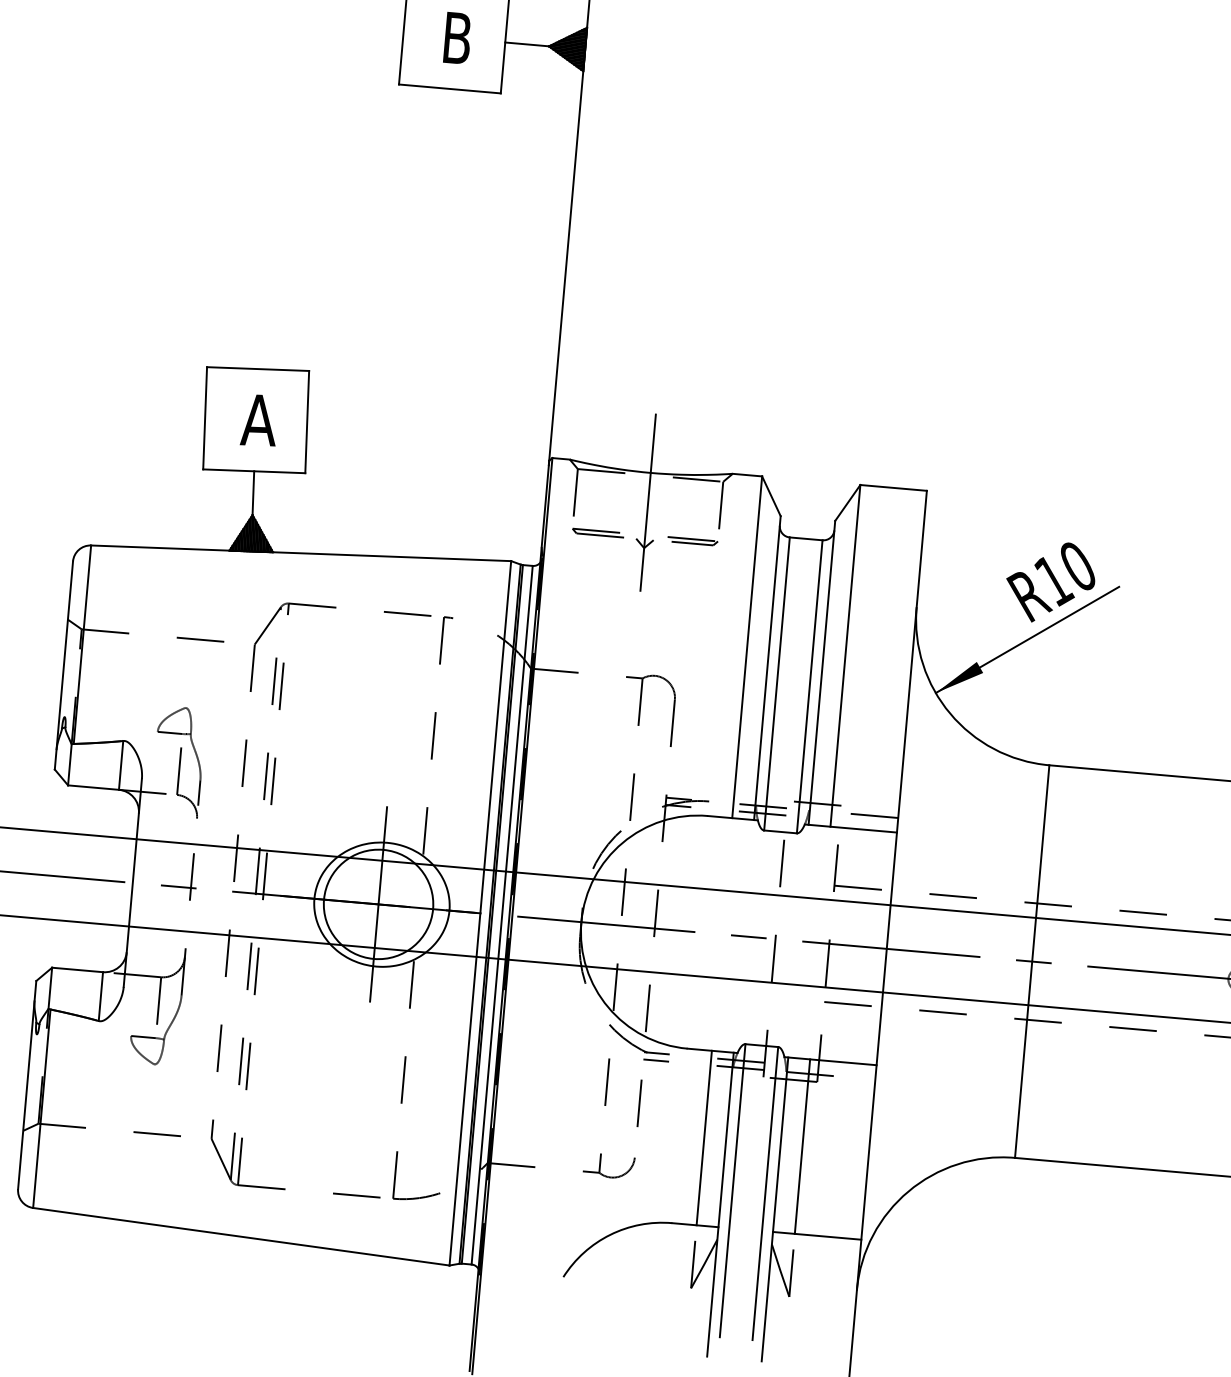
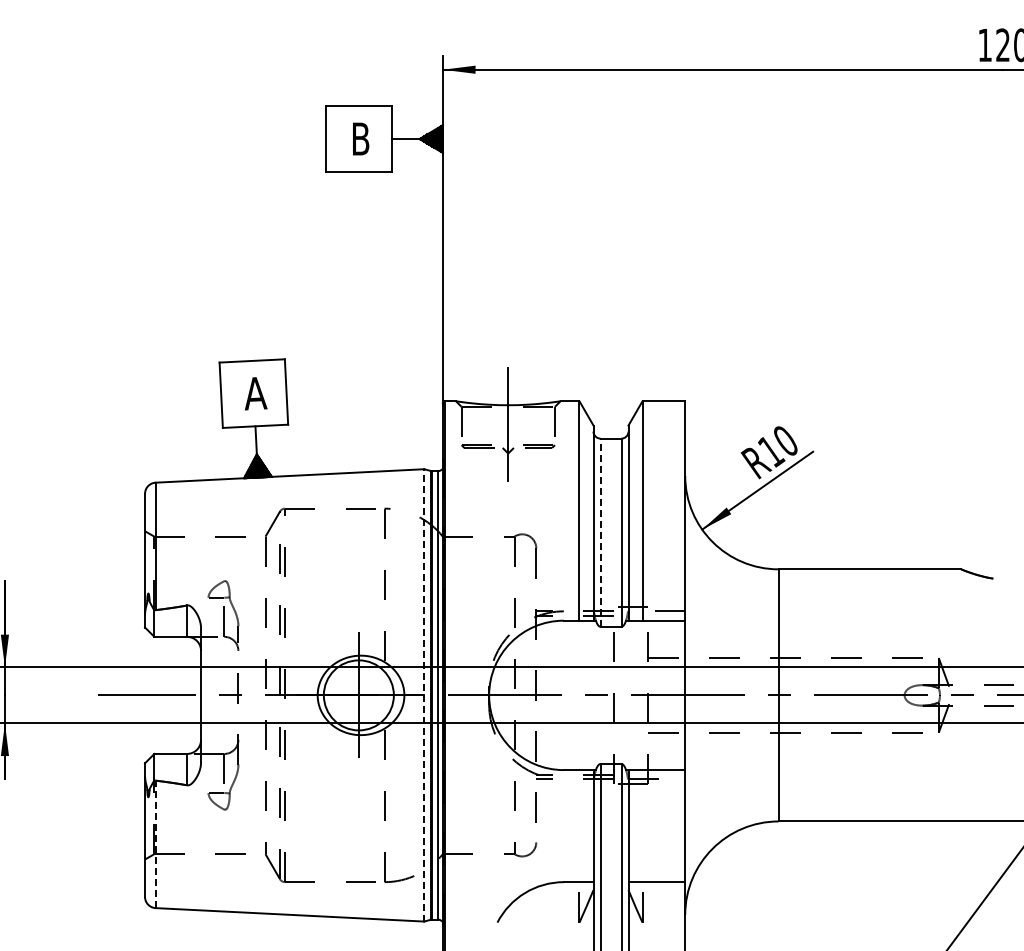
line: (777, 683) -> (600, 532), solid -> dashed
line: (480, 911) -> (424, 694), solid -> dashed
line: (41, 1108) -> (155, 844), solid -> dashed
line: (704, 1138) -> (579, 826), removed
line: (802, 1147) -> (642, 826), removed

